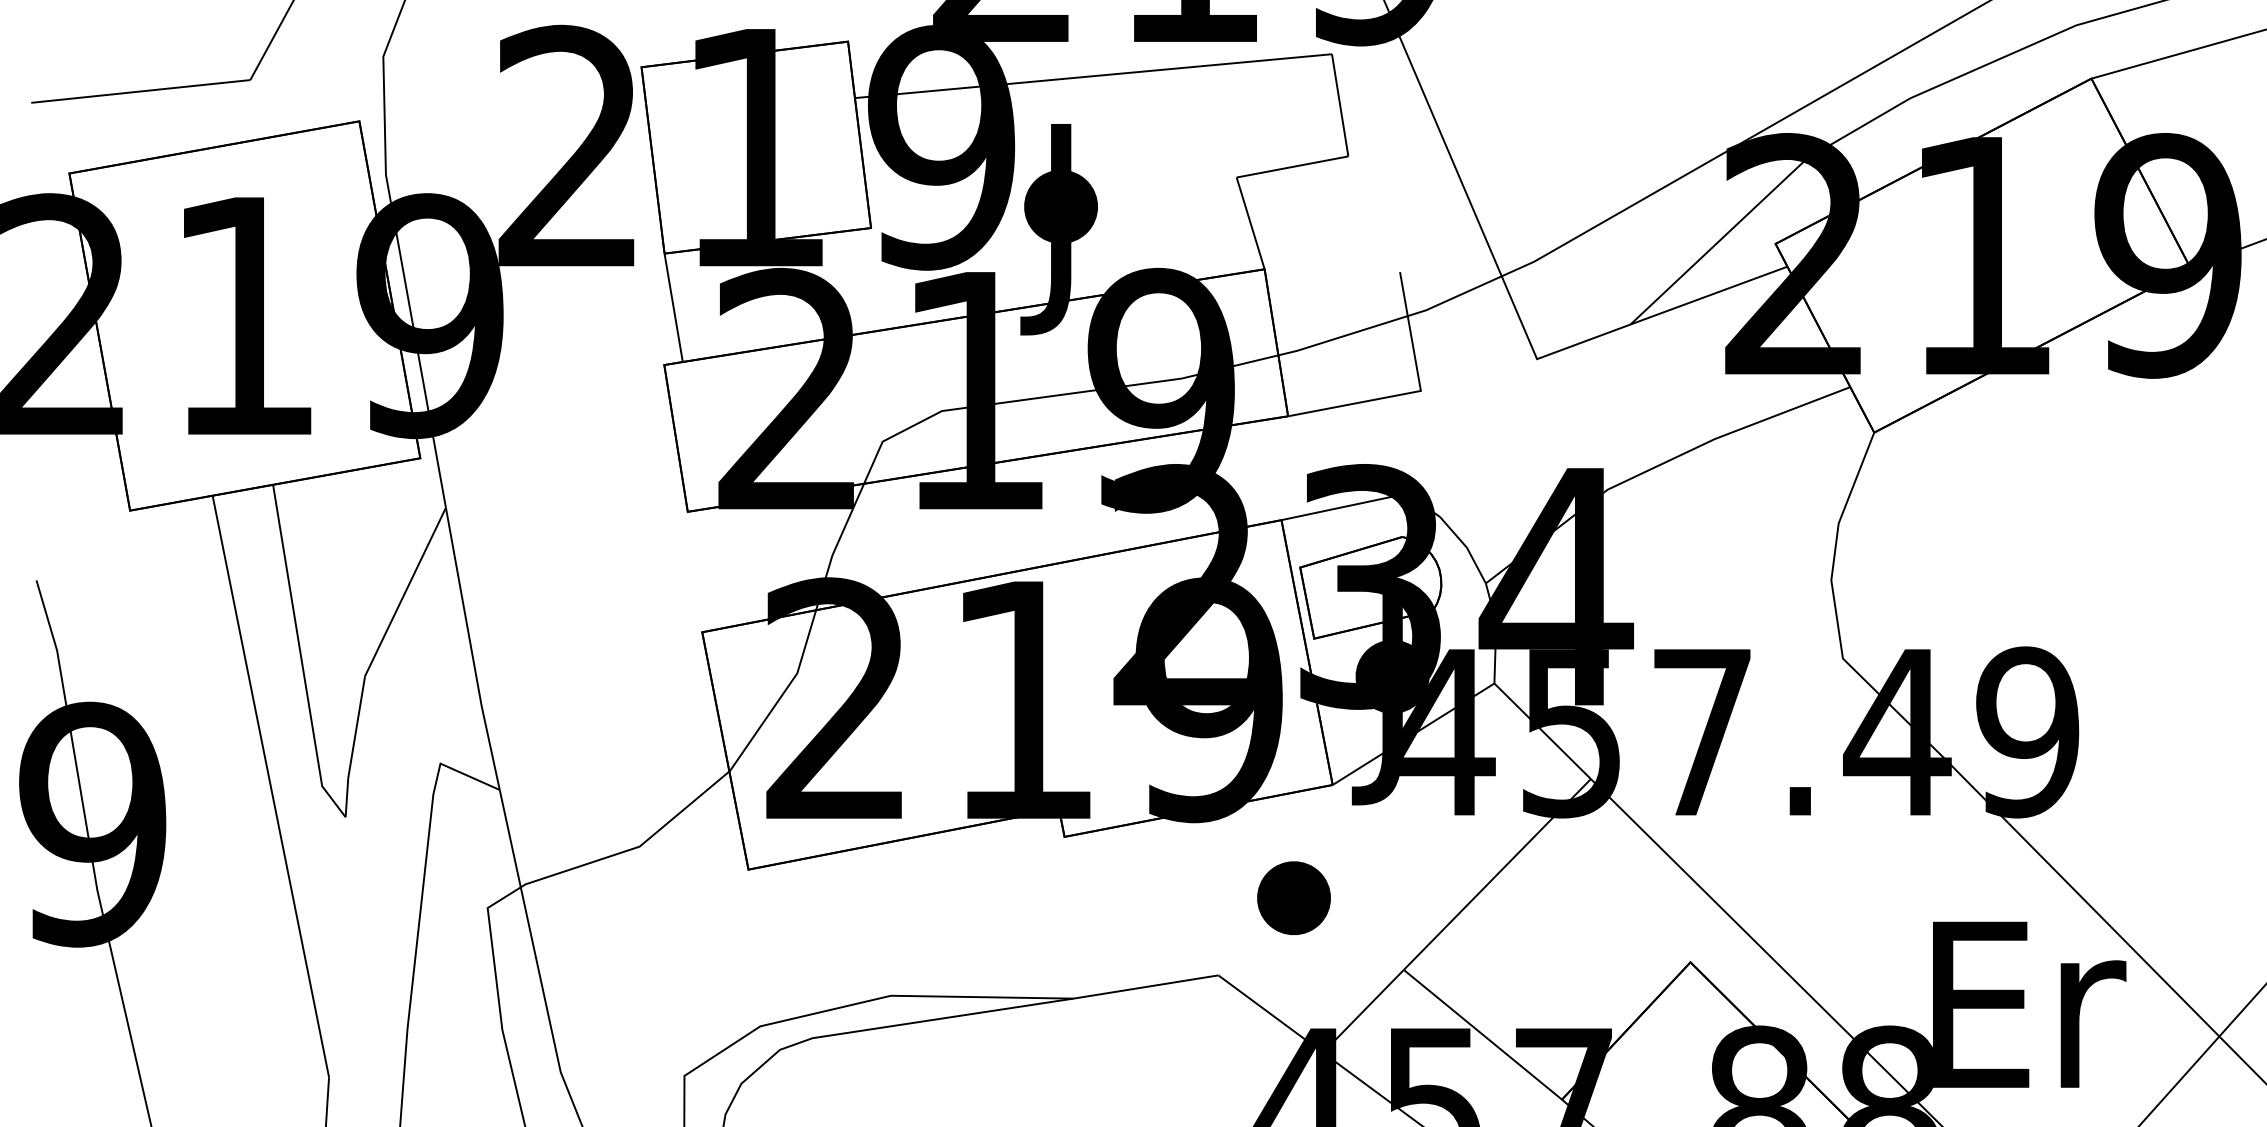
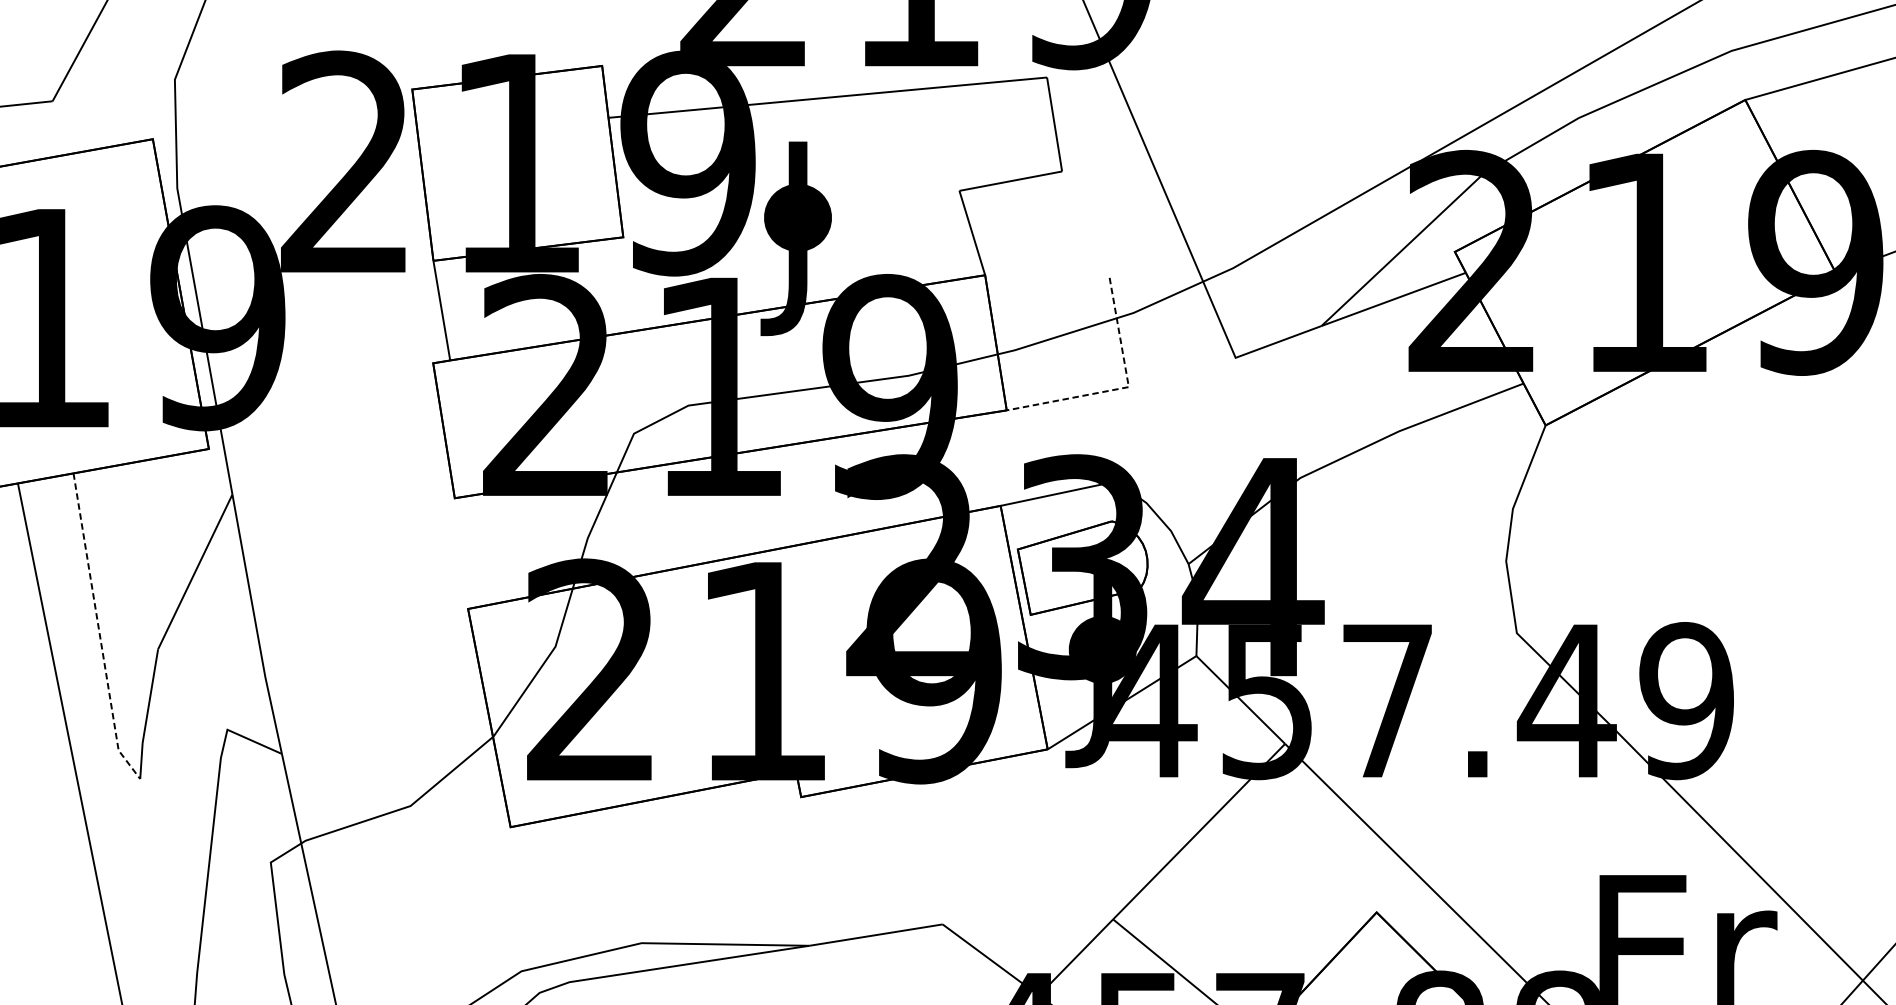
line: (1414, 392) -> (1122, 388), solid -> dashed
line: (300, 655) -> (98, 630), solid -> dashed
part: (1293, 898) -> (1011, 853), removed

